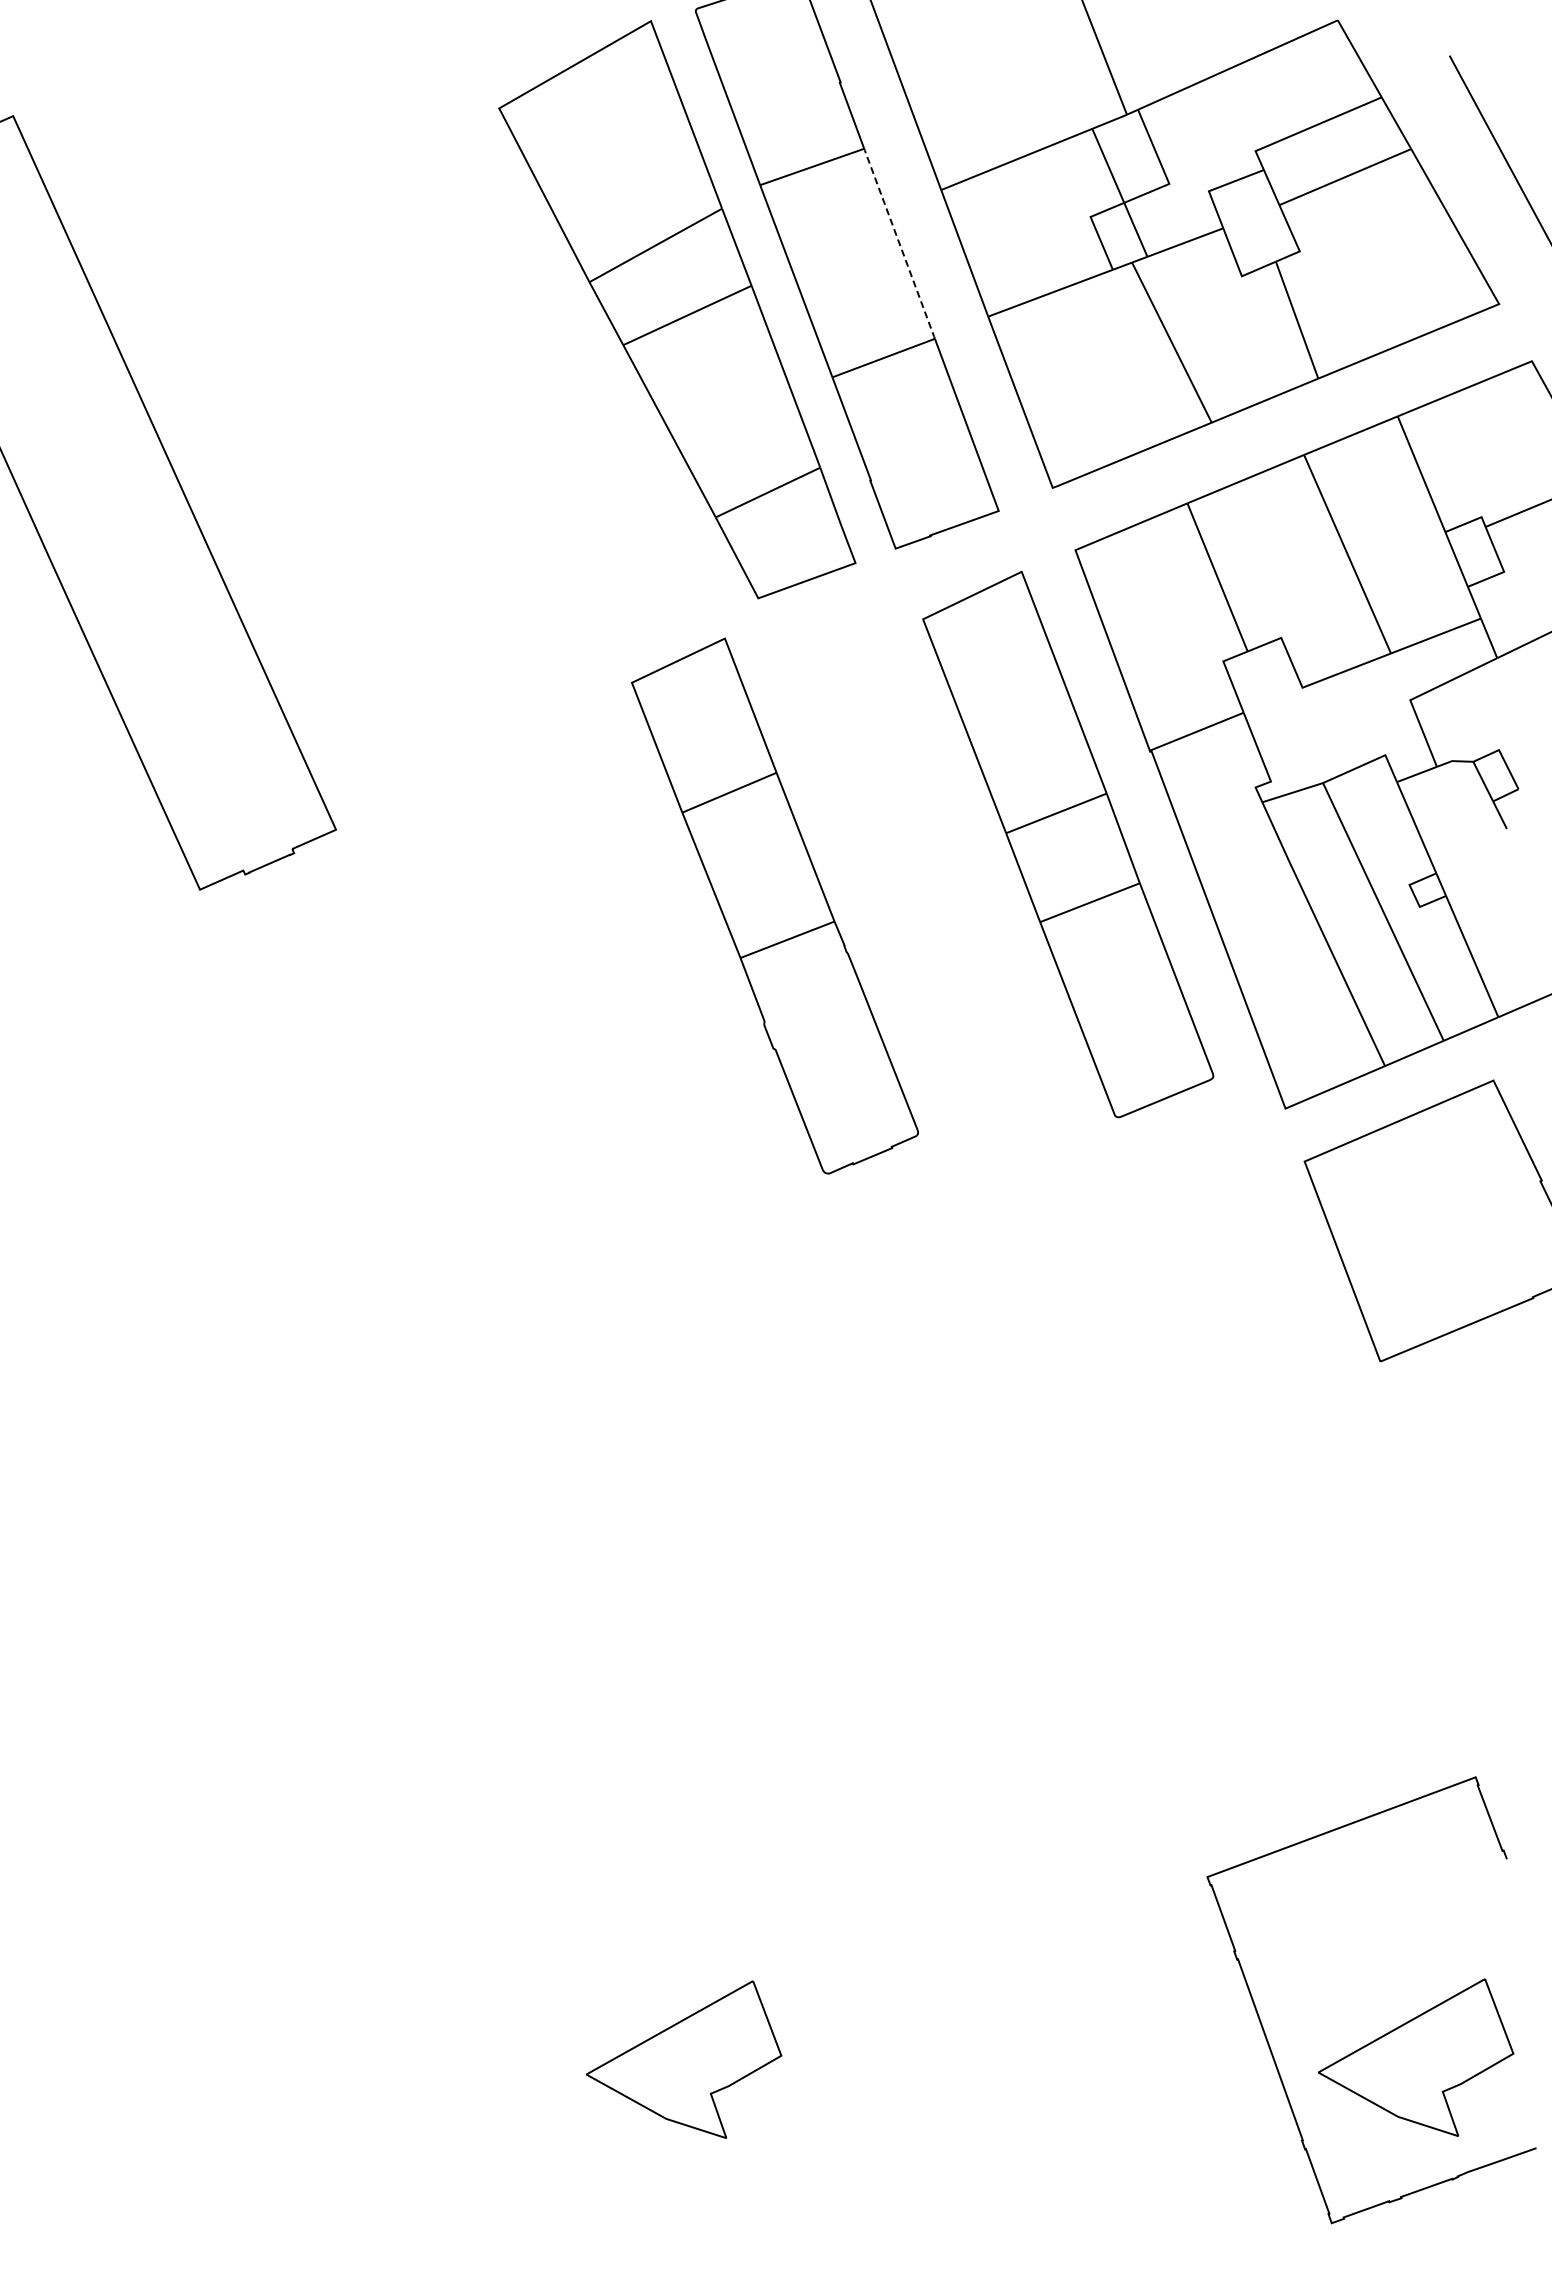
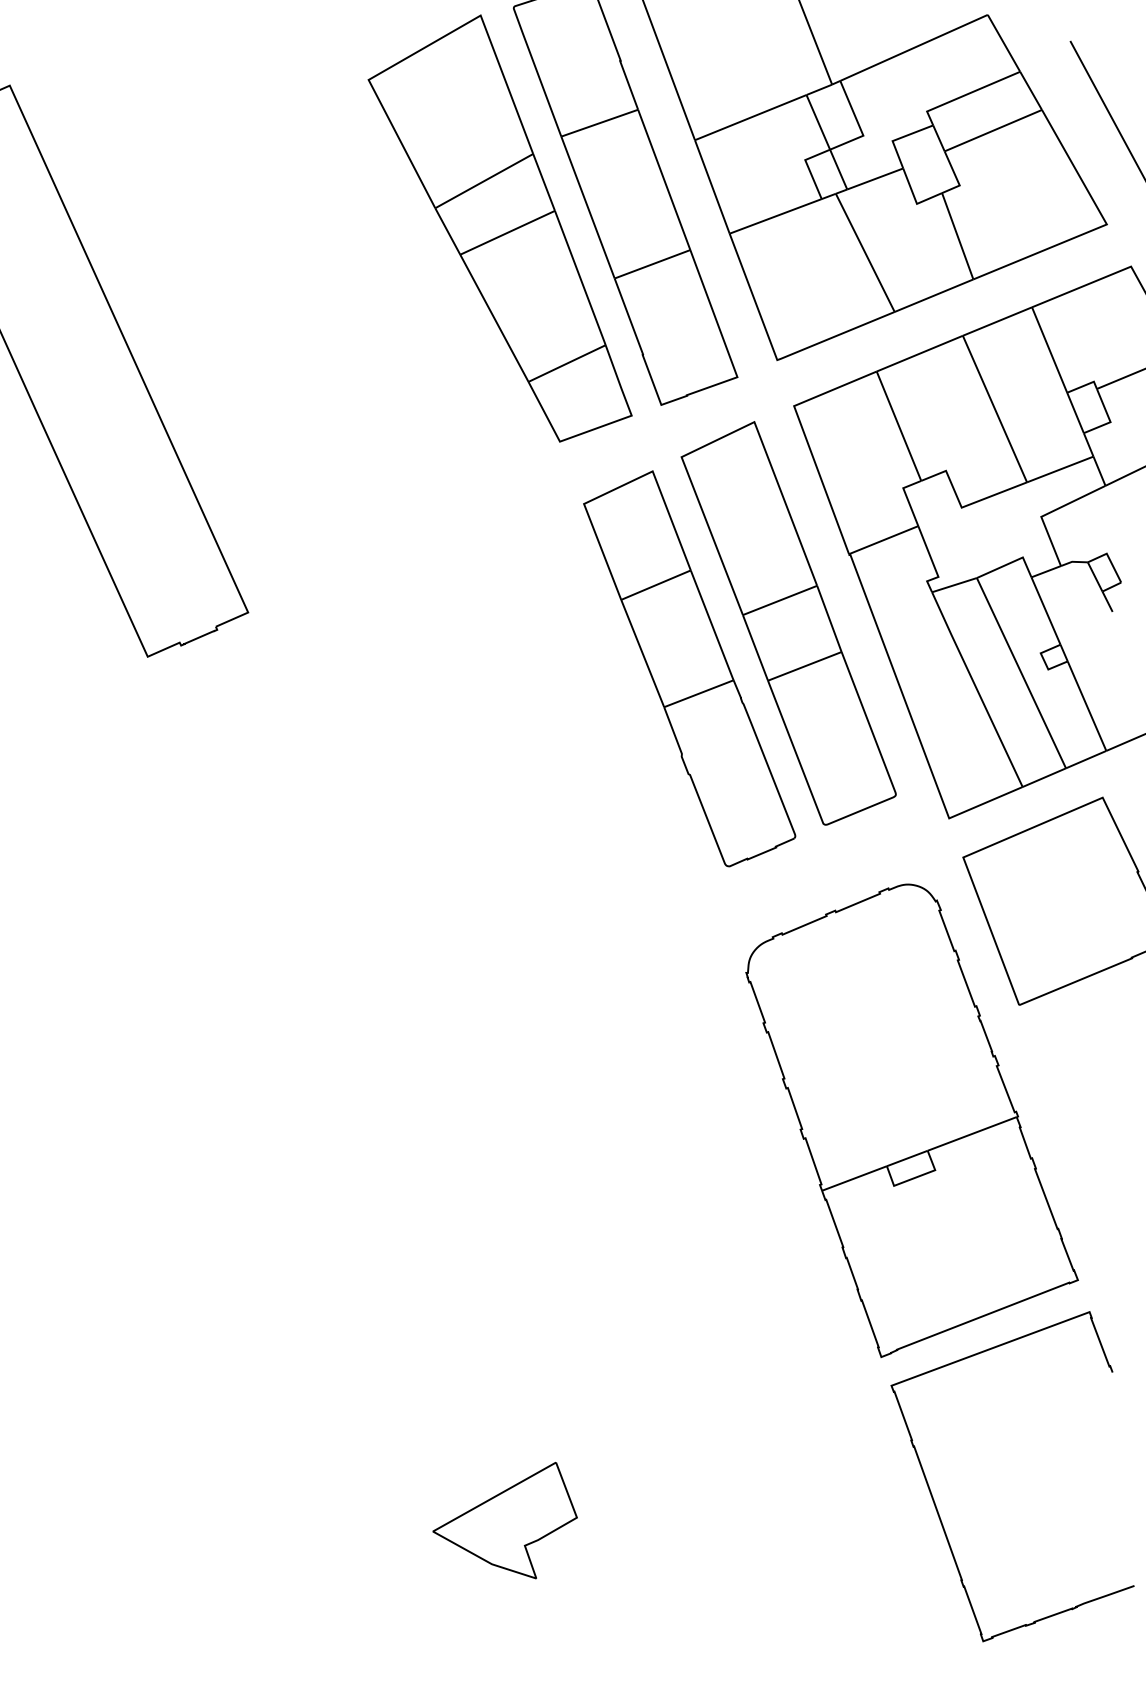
line: (899, 243) -> (664, 179), dashed -> solid
part: (774, 905) -> (689, 668), moved
part: (1234, 1518) -> (911, 1121), added
part: (1416, 2057) -> (1045, 1518), removed

